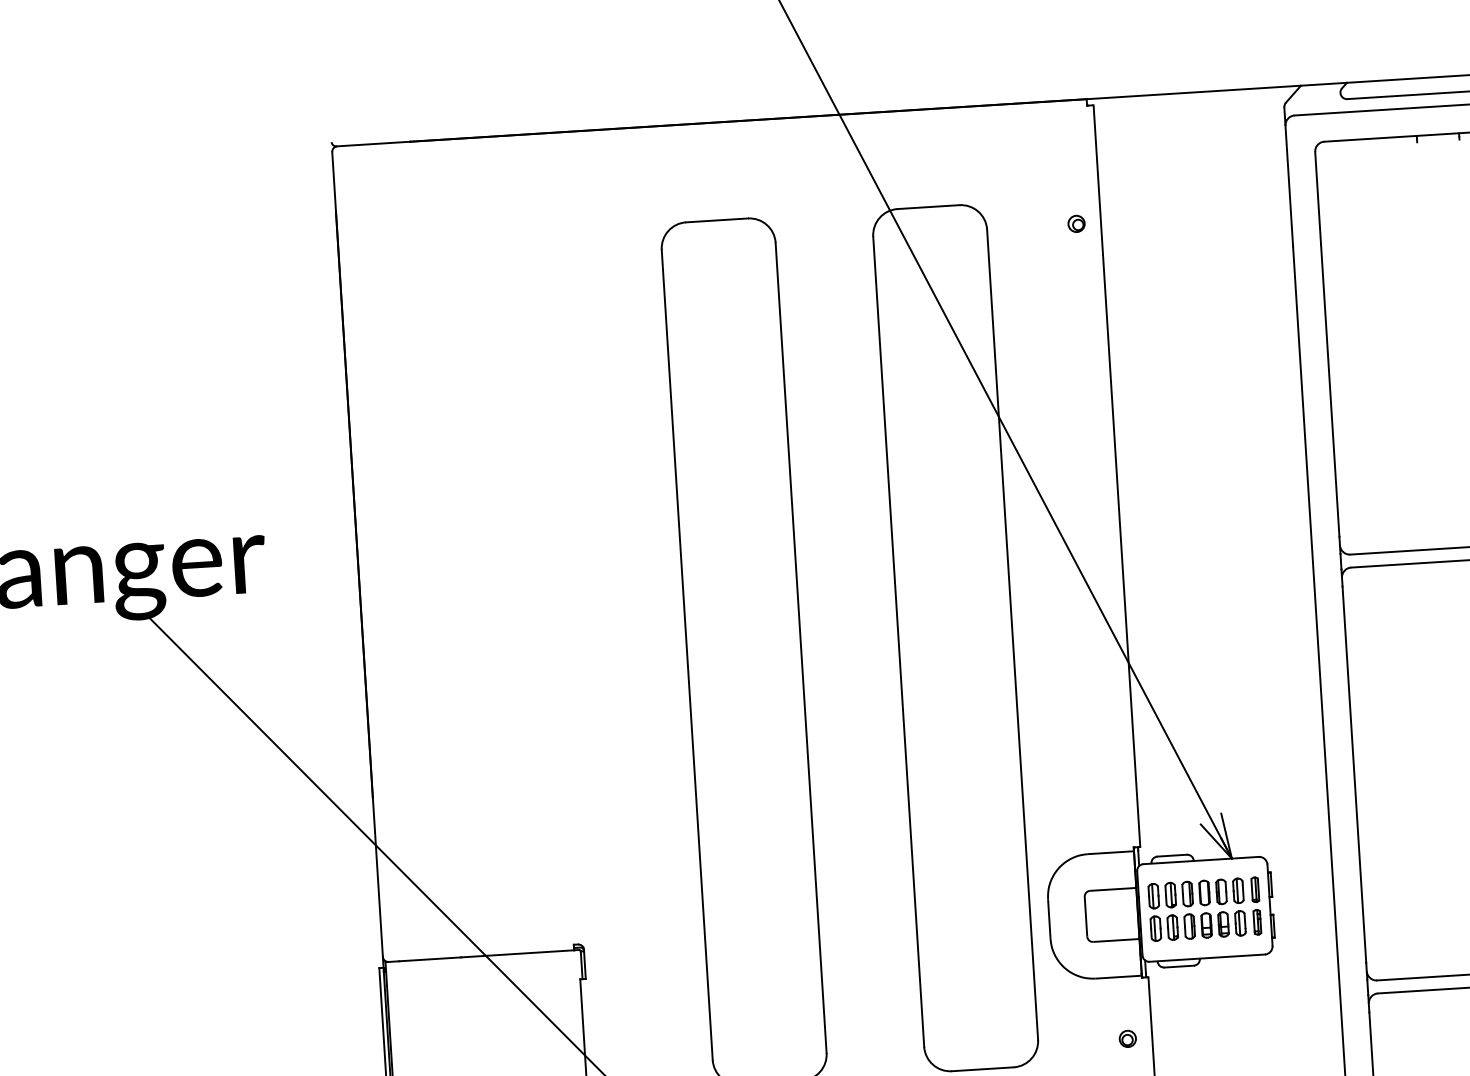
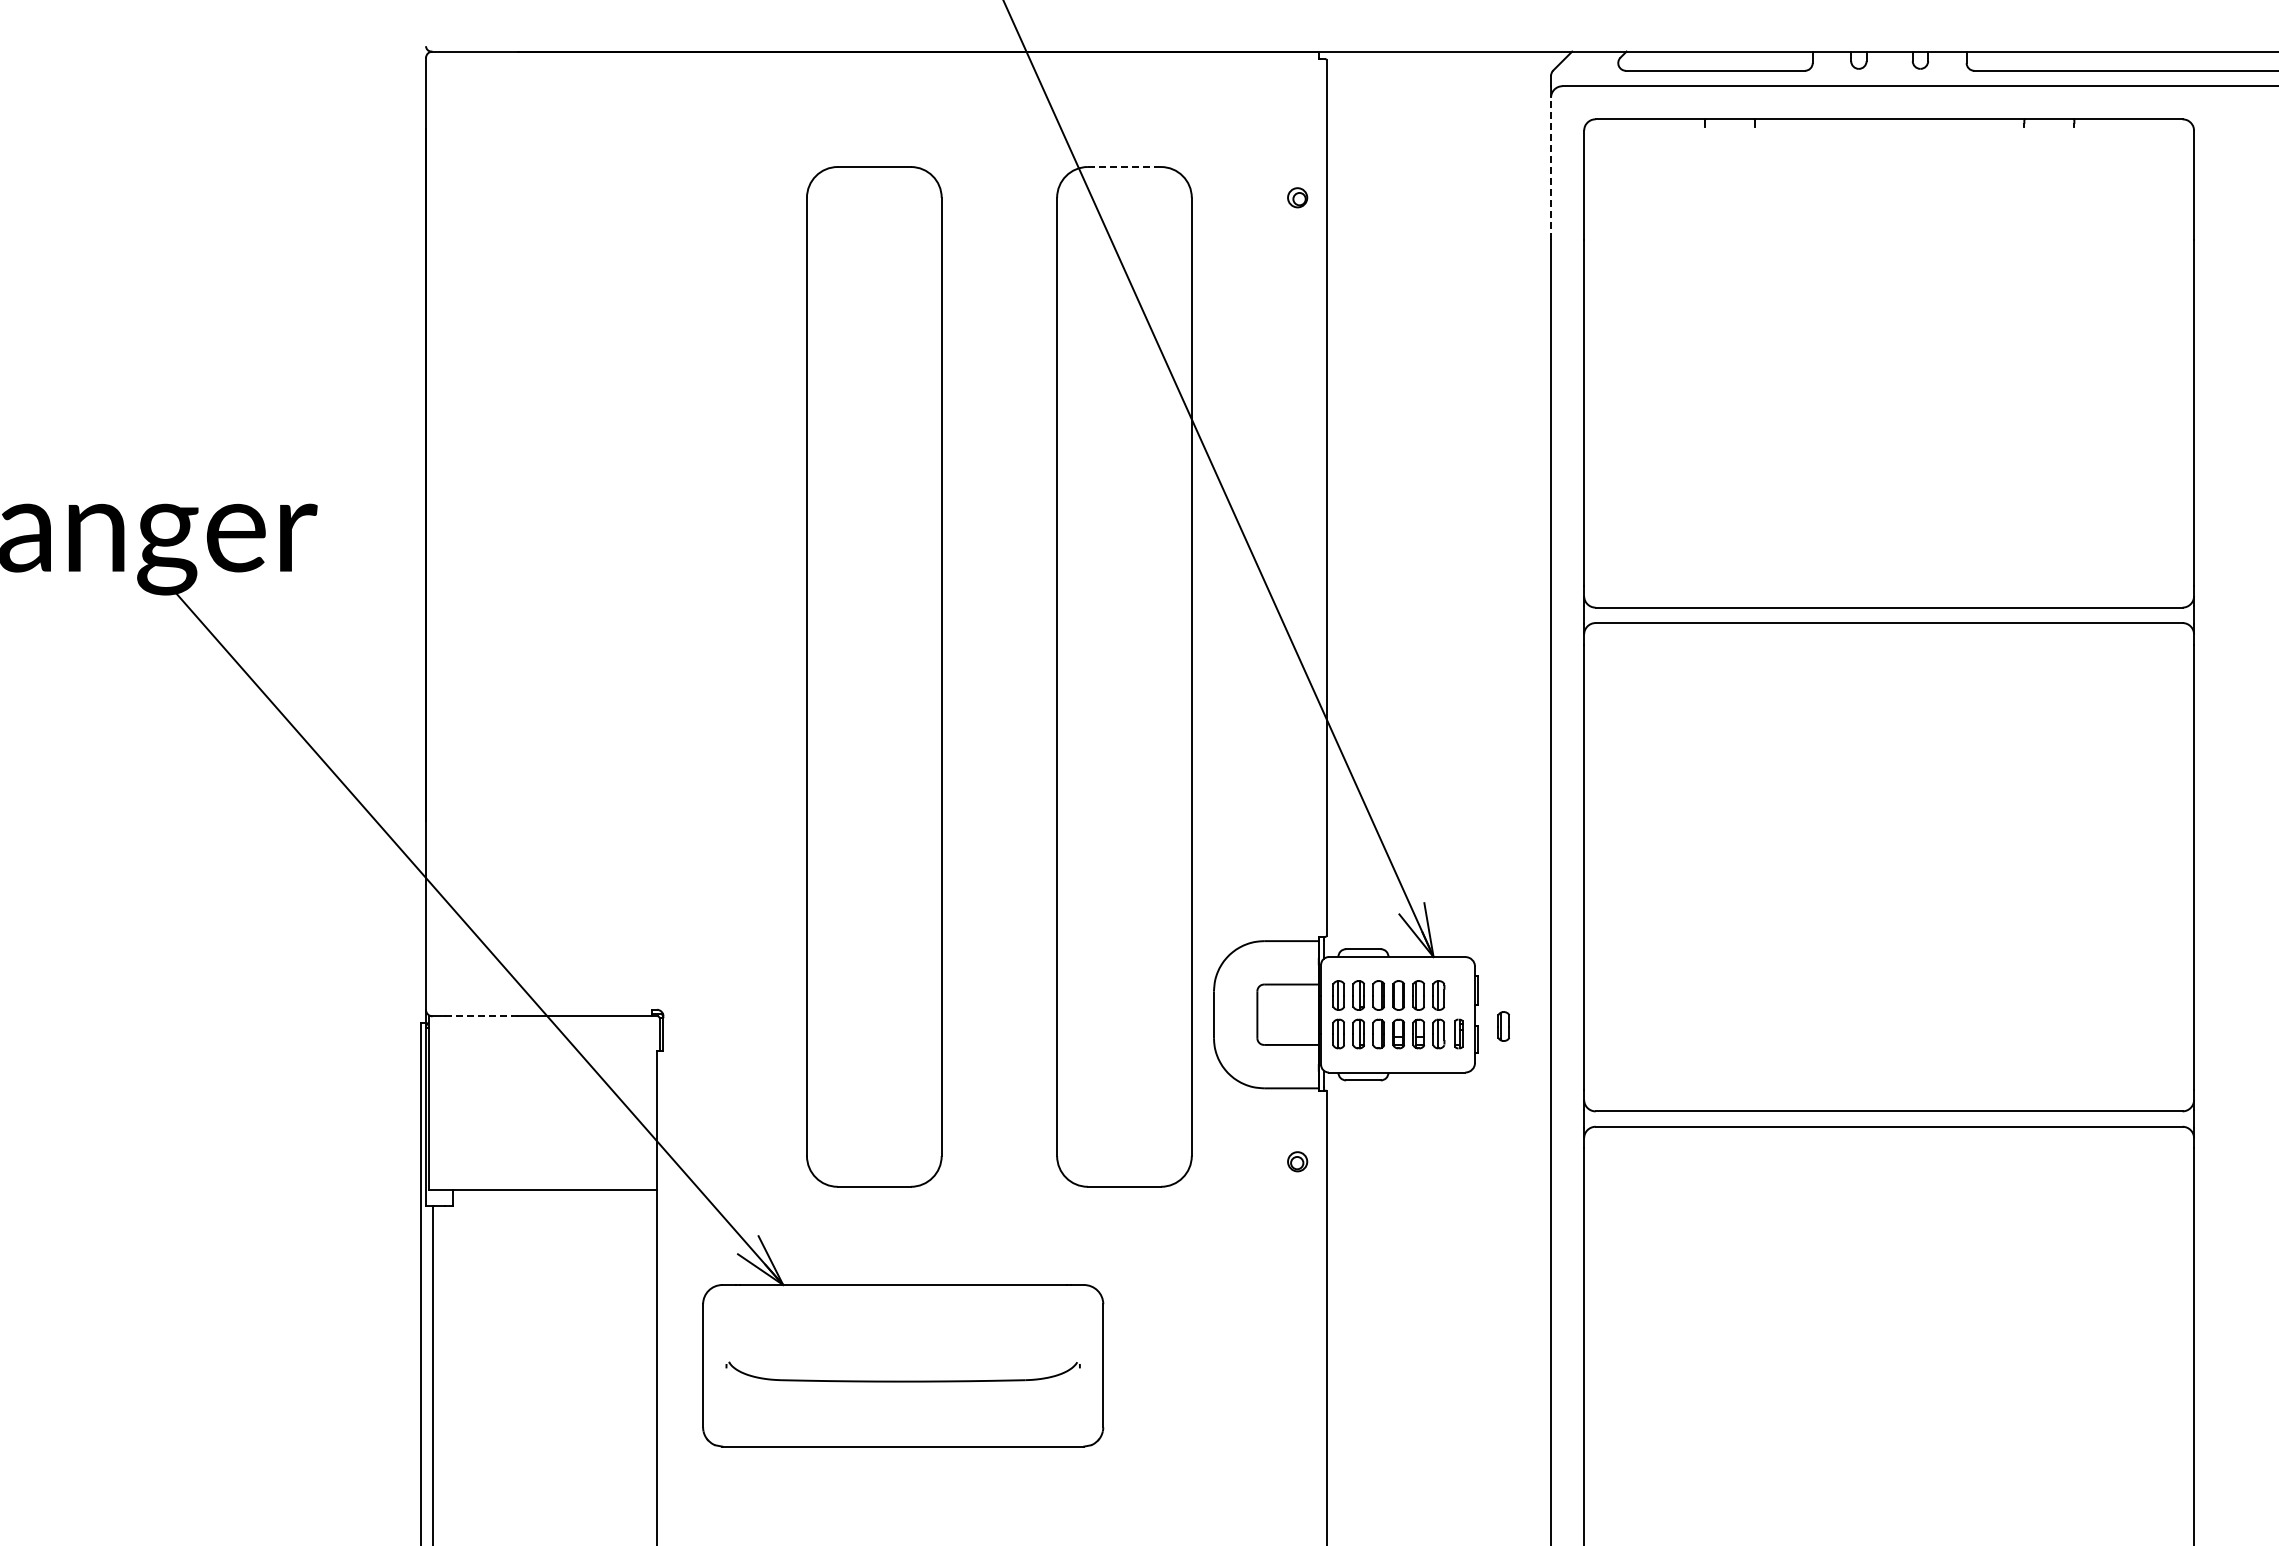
line: (1289, 185) -> (1551, 168), solid -> dashed
line: (928, 207) -> (1124, 167), solid -> dashed
part: (1255, 889) -> (1458, 995), removed
part: (1294, 913) -> (1503, 1026), added
line: (430, 959) -> (481, 1016), solid -> dashed

